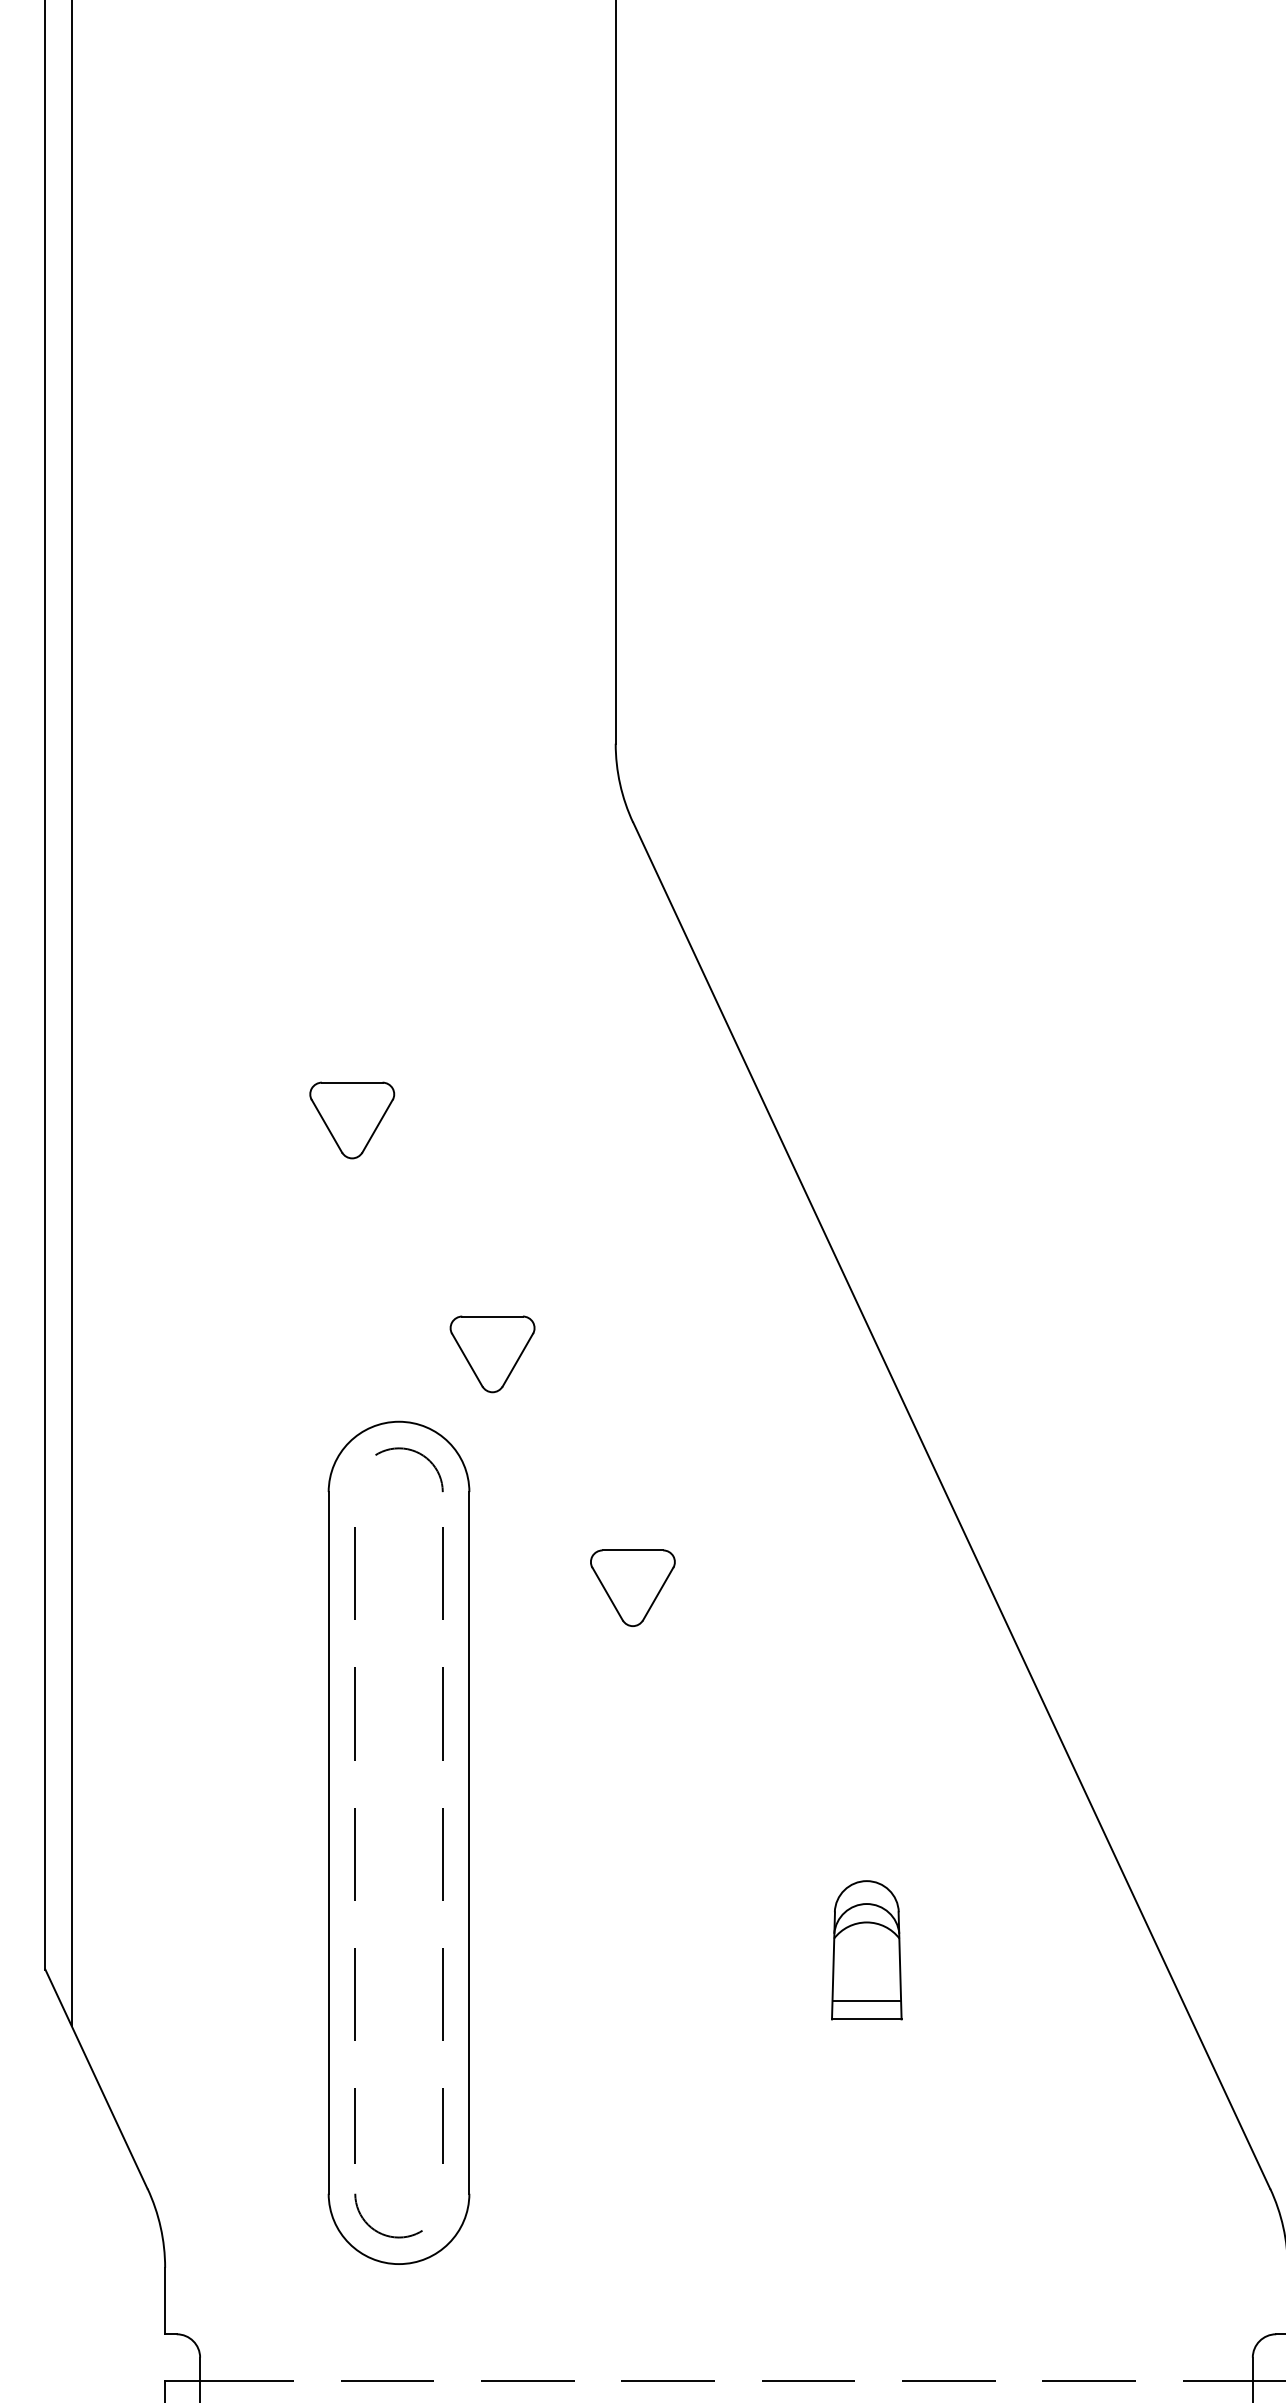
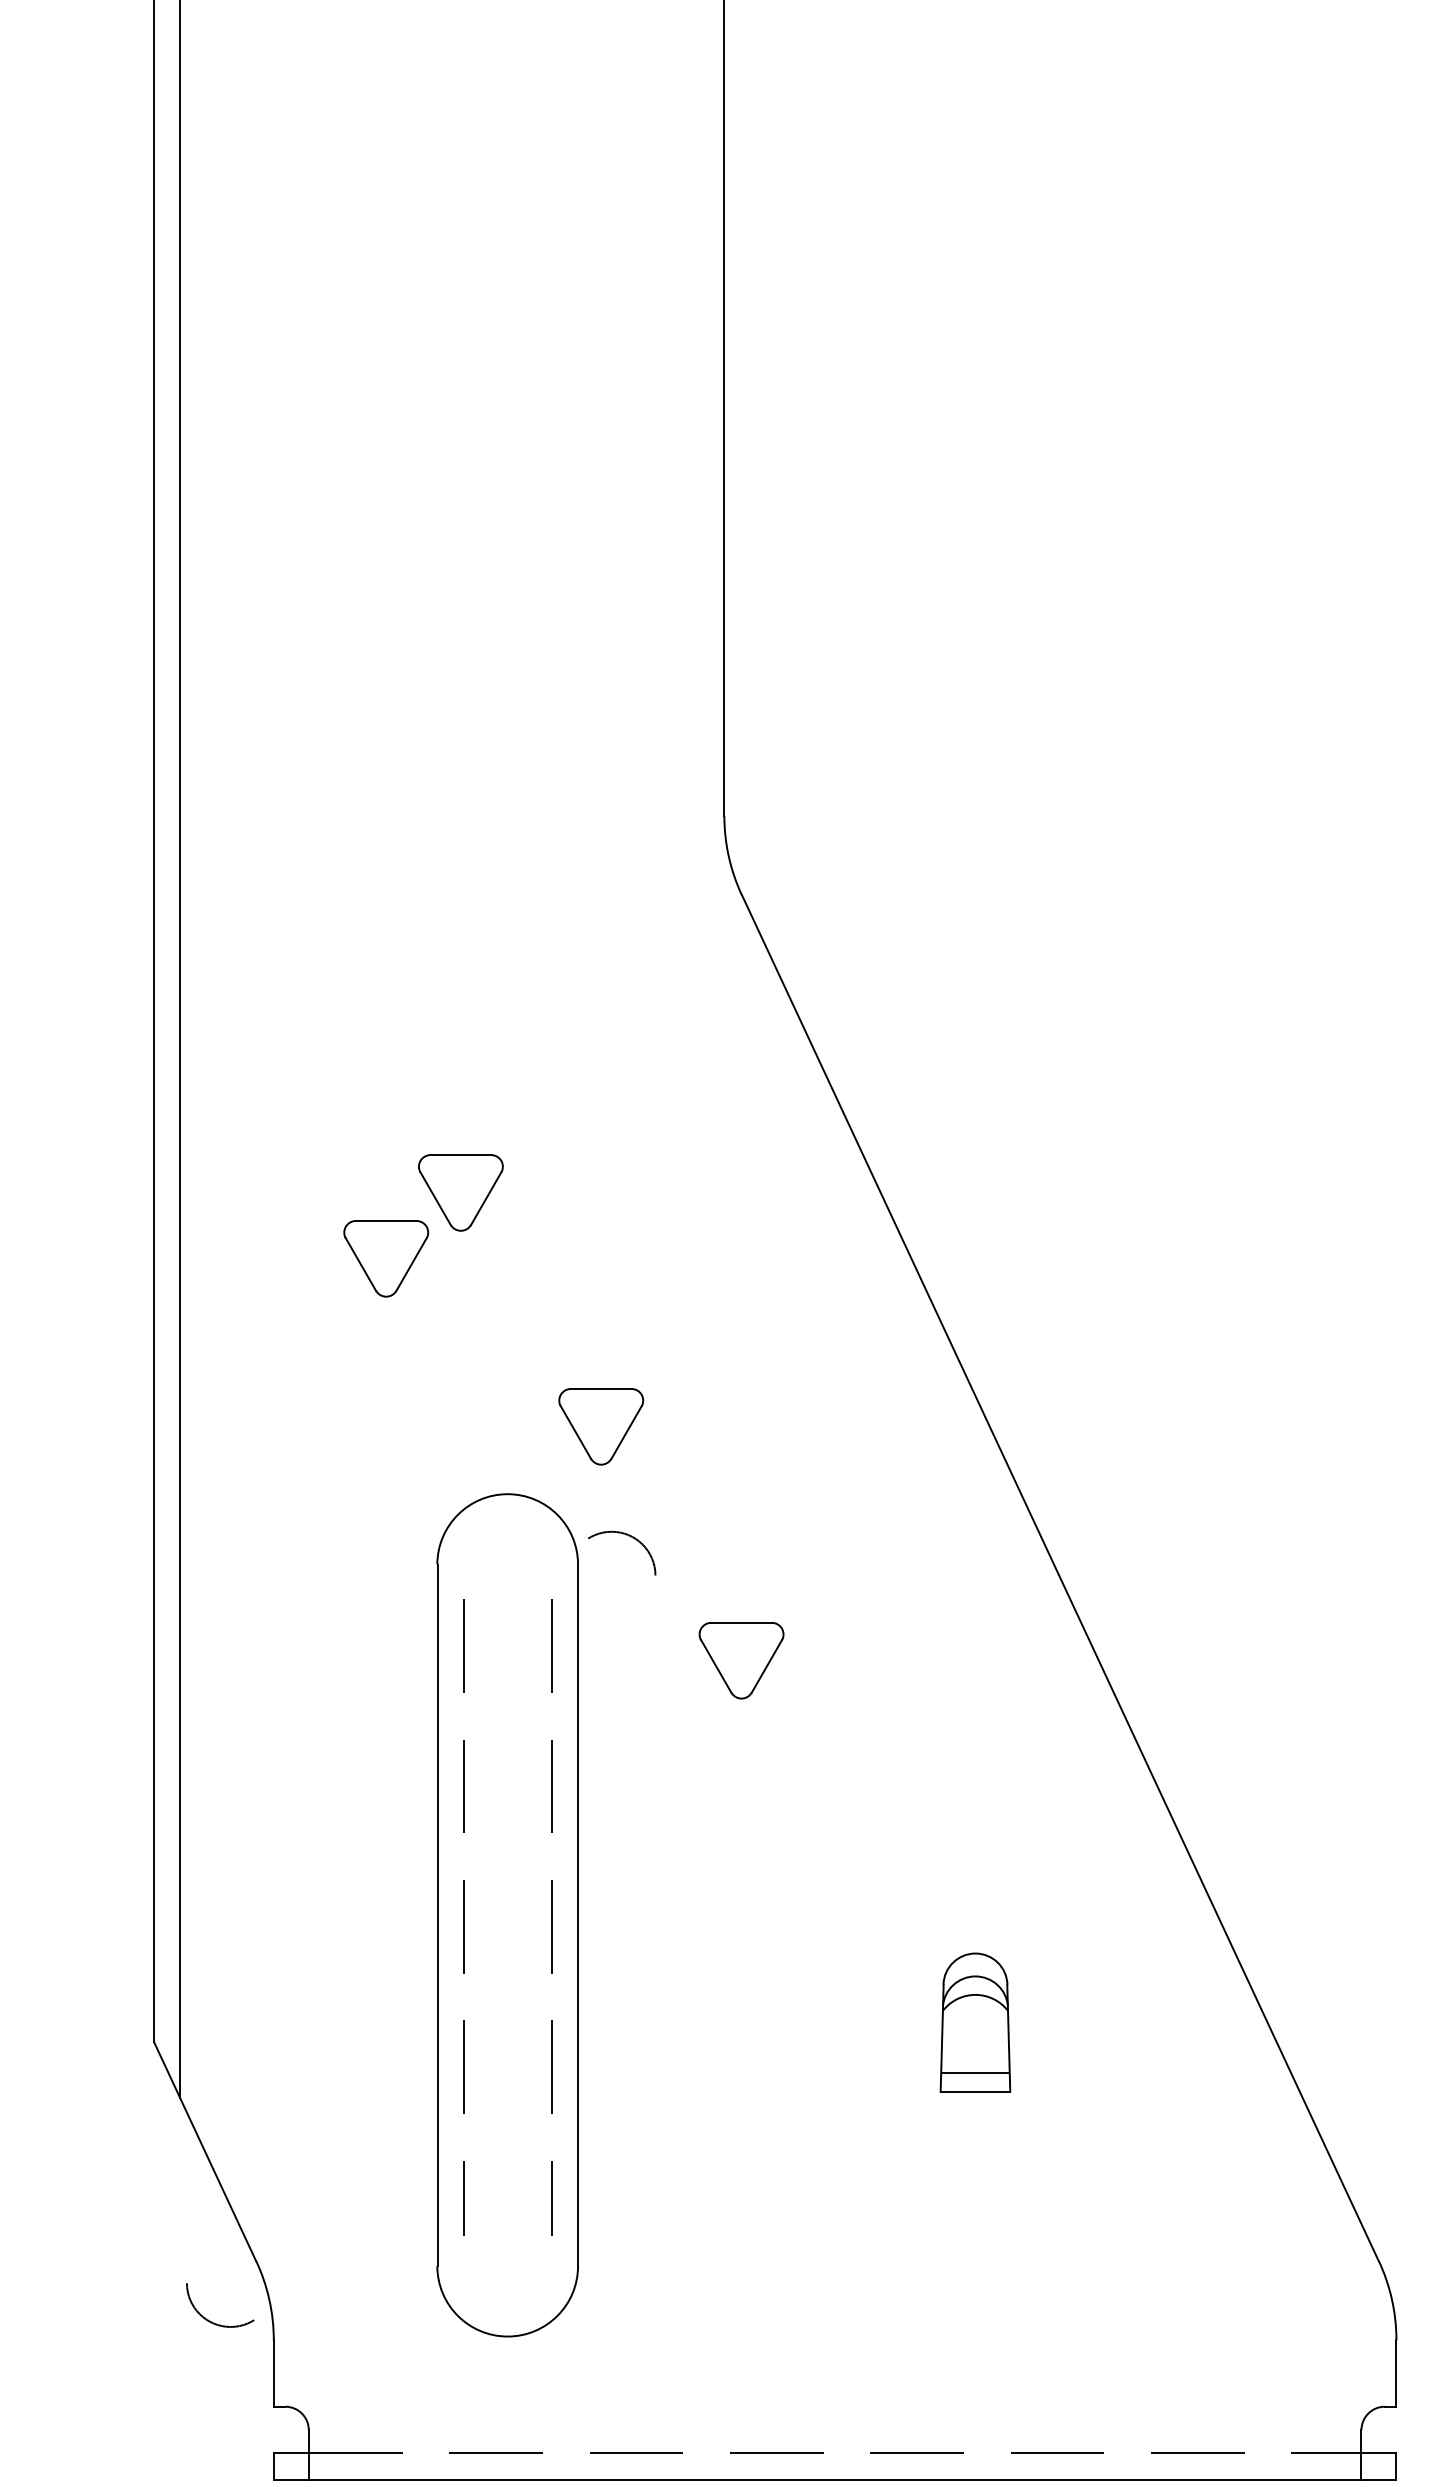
part: (277, 1186) -> (386, 1258), added
arc: (417, 1454) -> (630, 1537), moved
arc: (382, 2233) -> (214, 2322), moved

